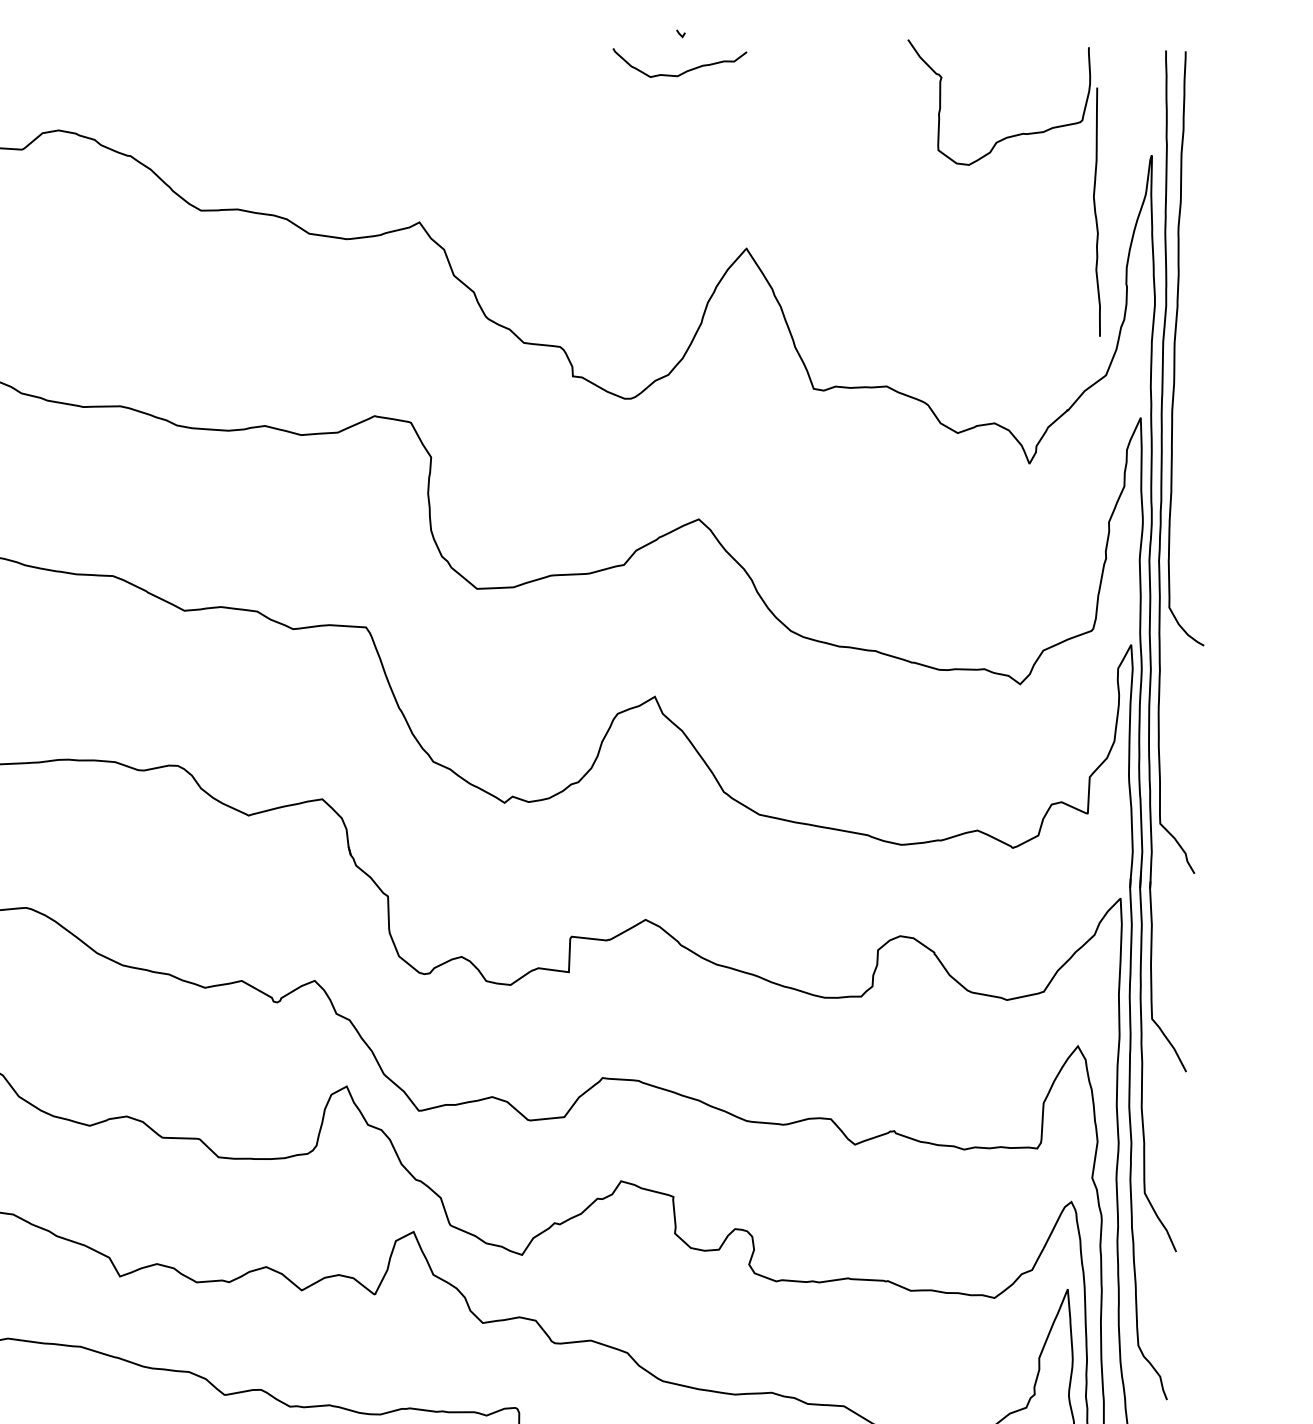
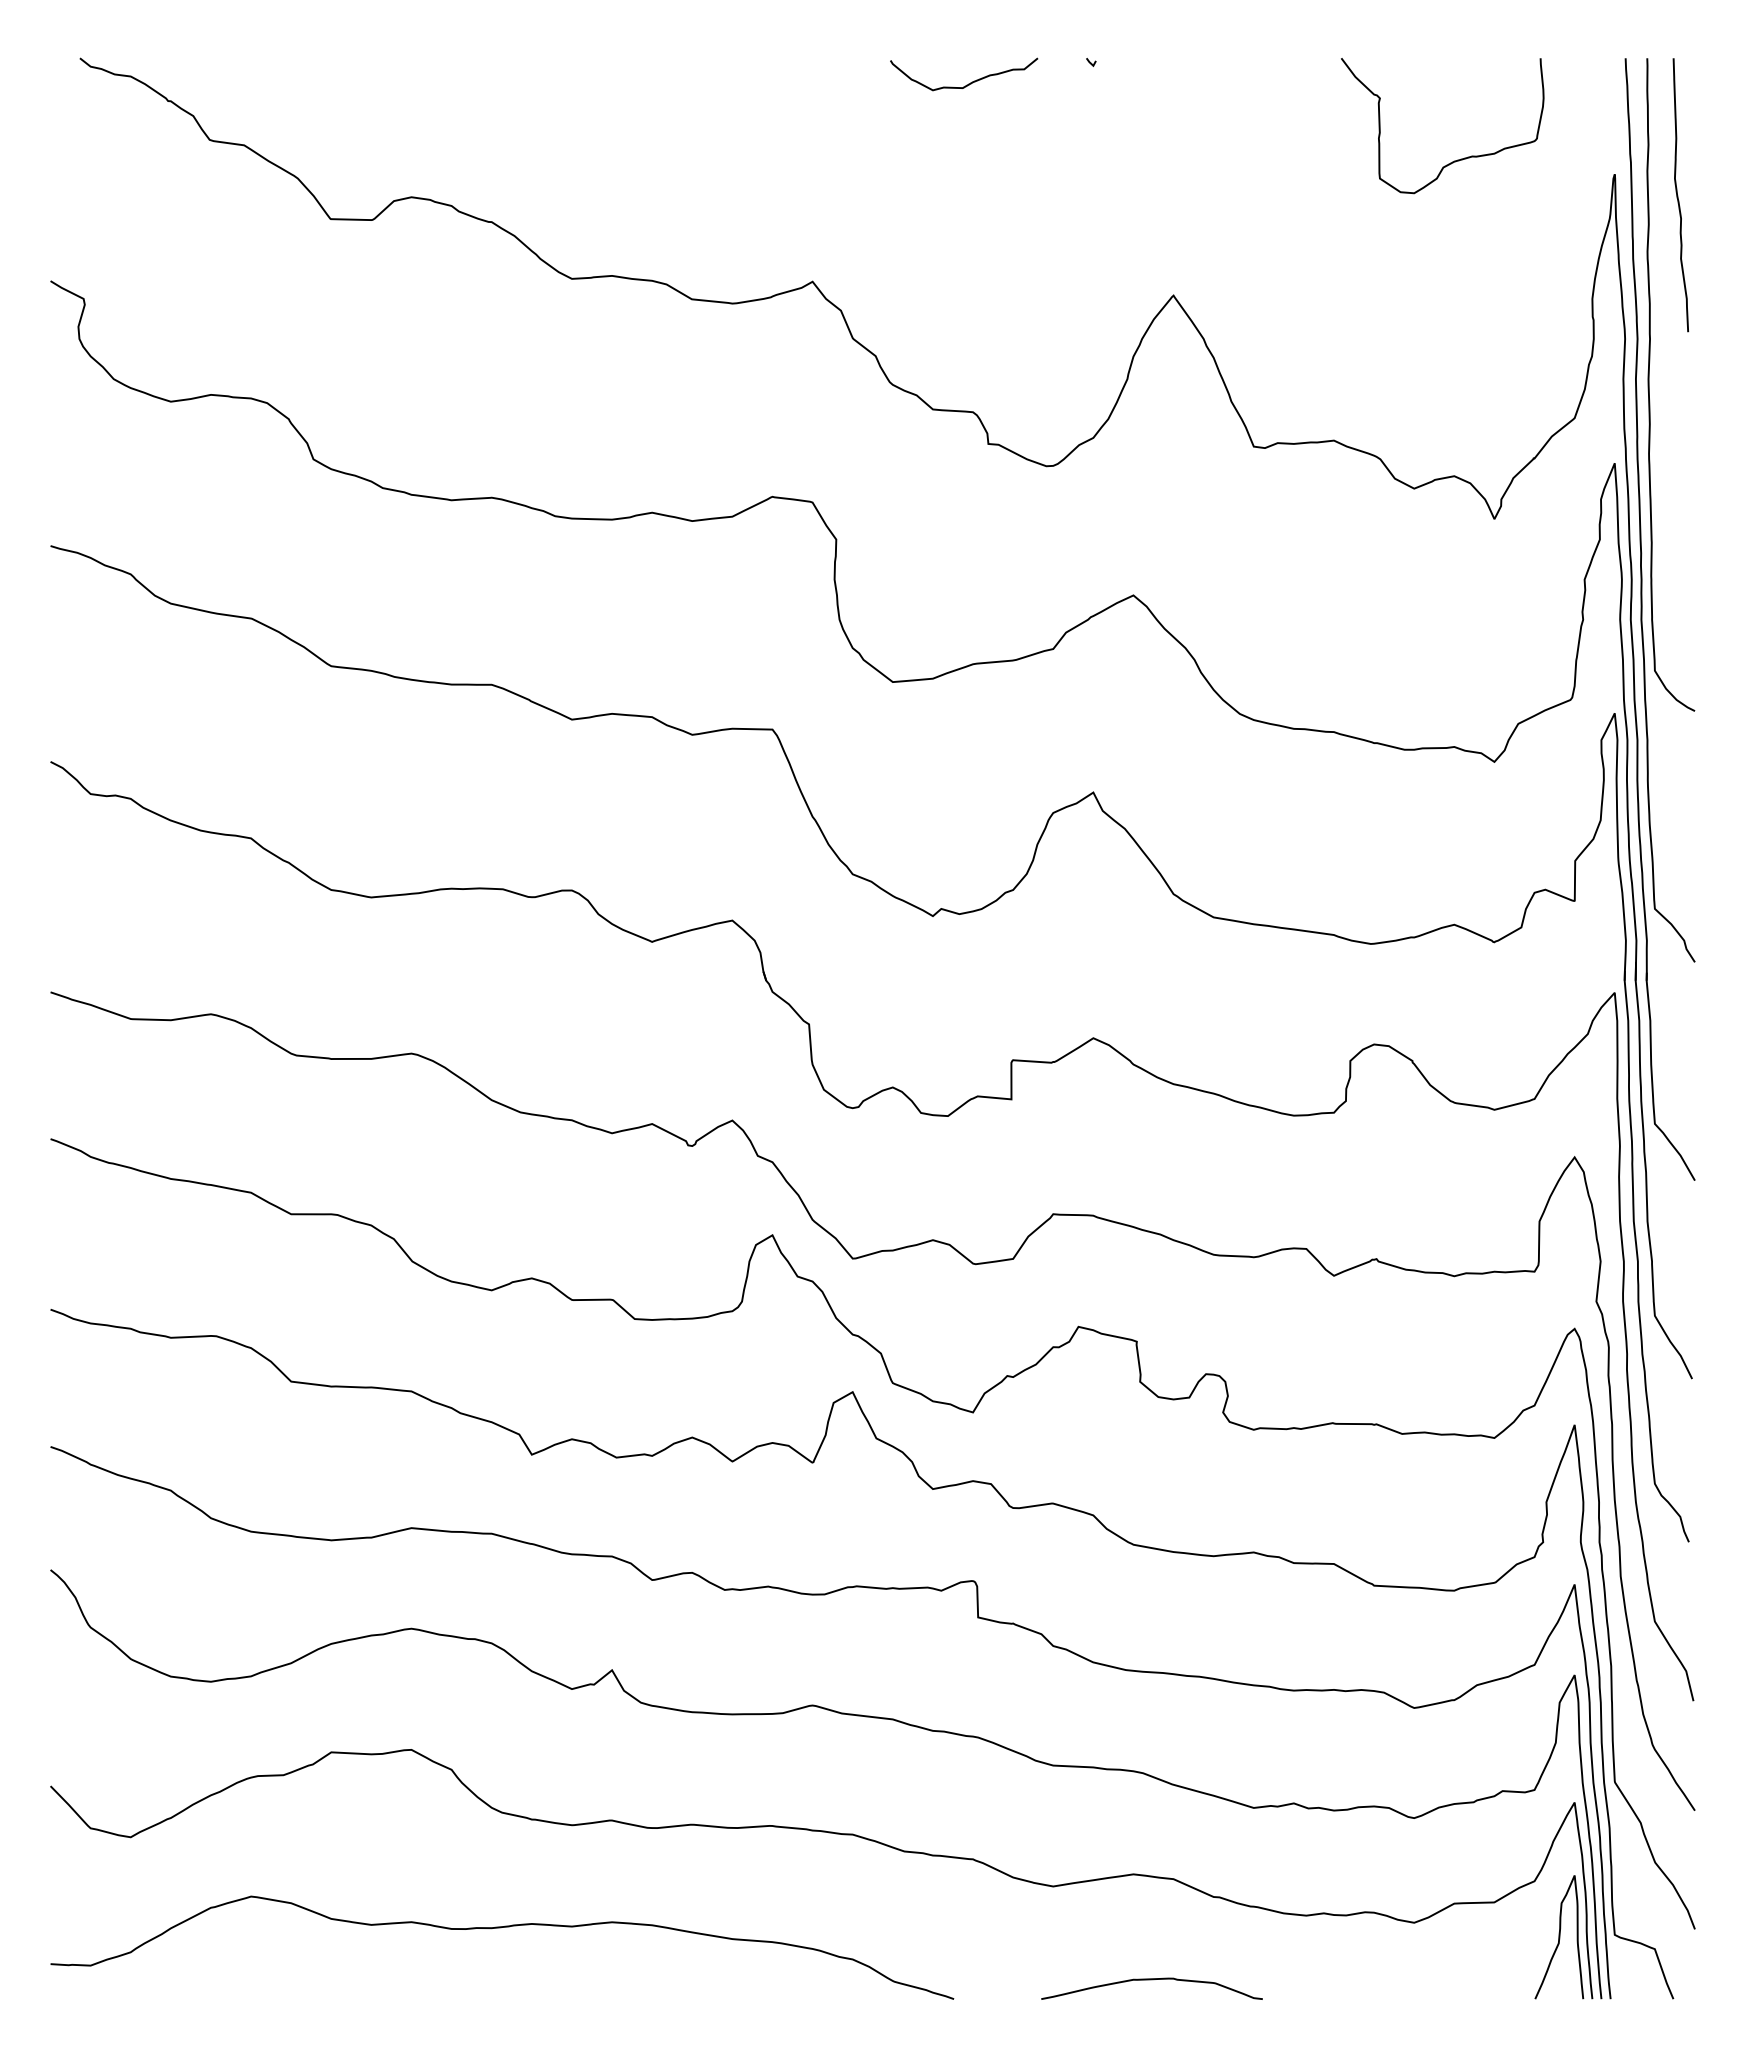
curve: (683, 72) -> (968, 83), moved
curve: (1096, 212) -> (1678, 195), moved

